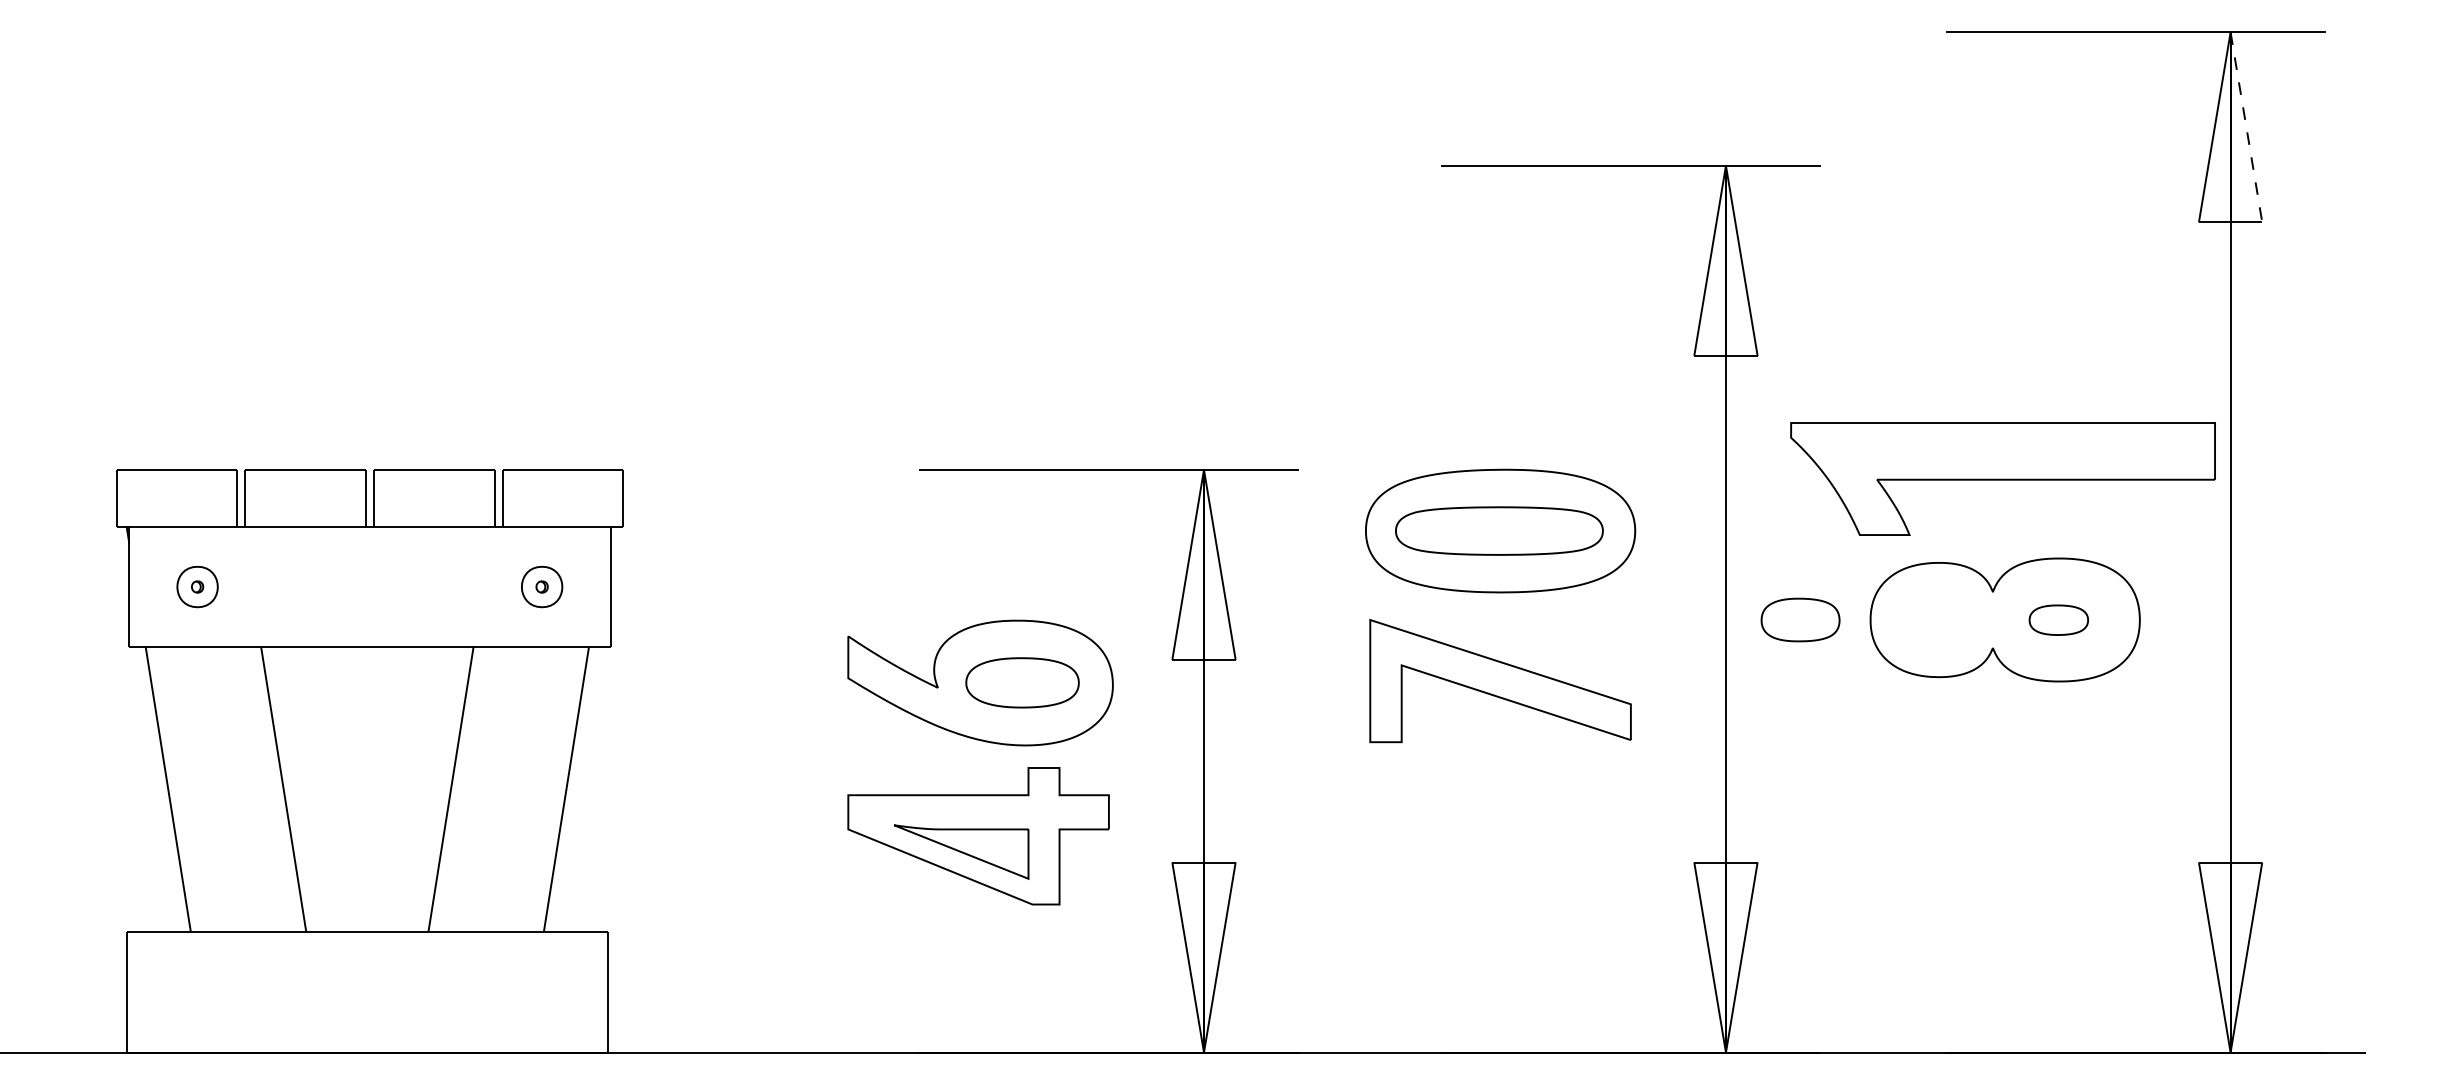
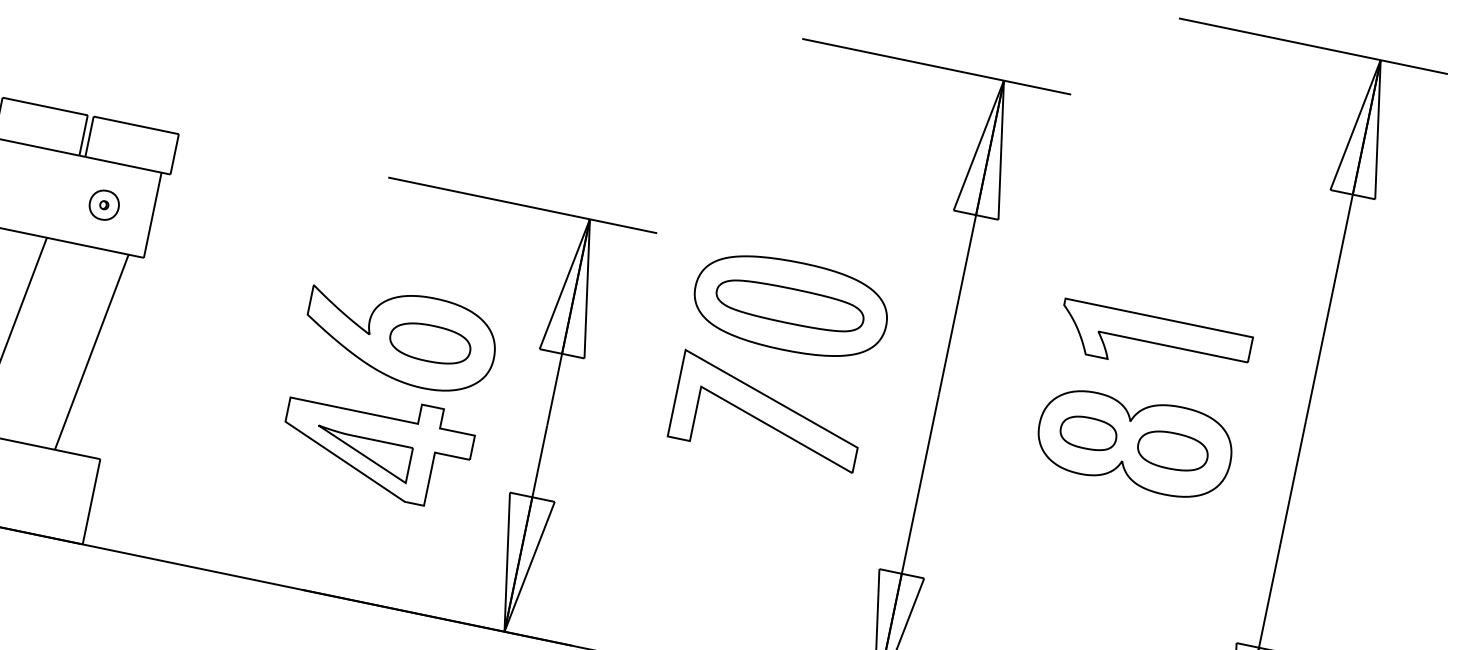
line: (2246, 127) -> (1377, 129), dashed -> solid
part: (2002, 478) -> (1153, 342), size x0.62
part: (1800, 619) -> (1088, 433), moved
part: (2058, 619) -> (1172, 450), size x1.67

